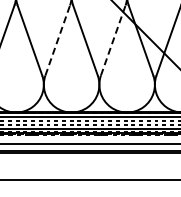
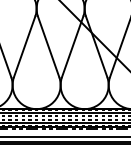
line: (57, 40) -> (24, 46), dashed -> solid
line: (113, 40) -> (72, 46), dashed -> solid

